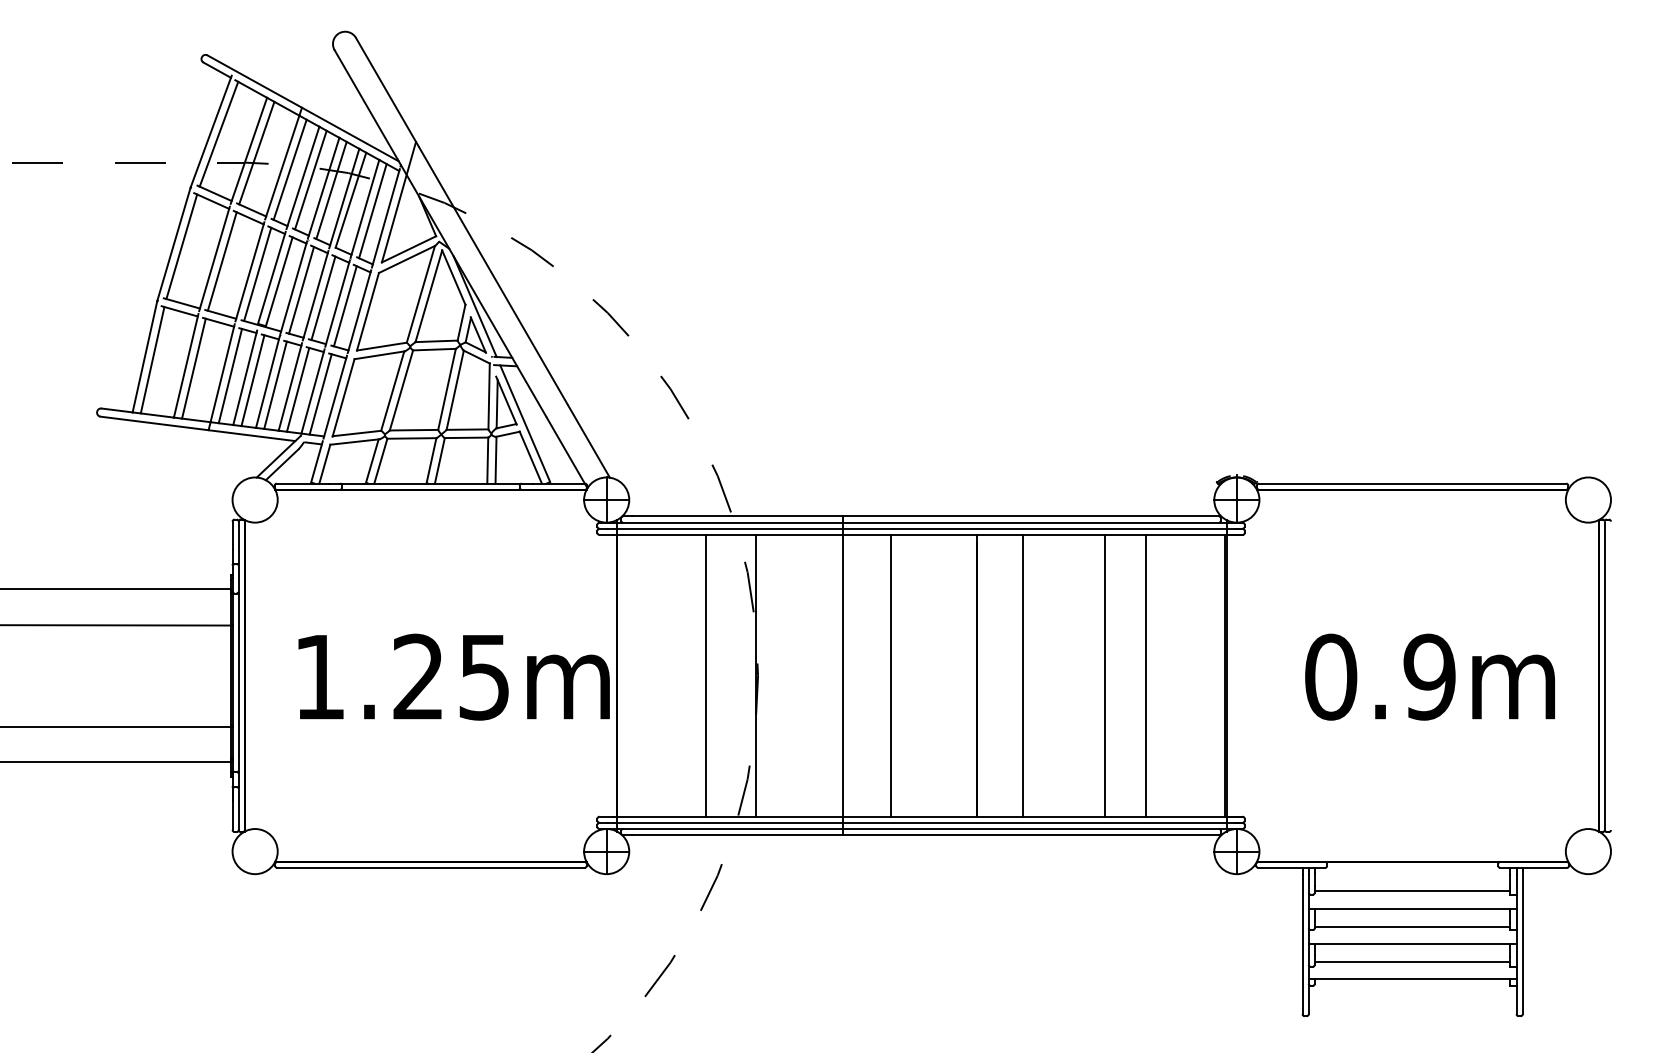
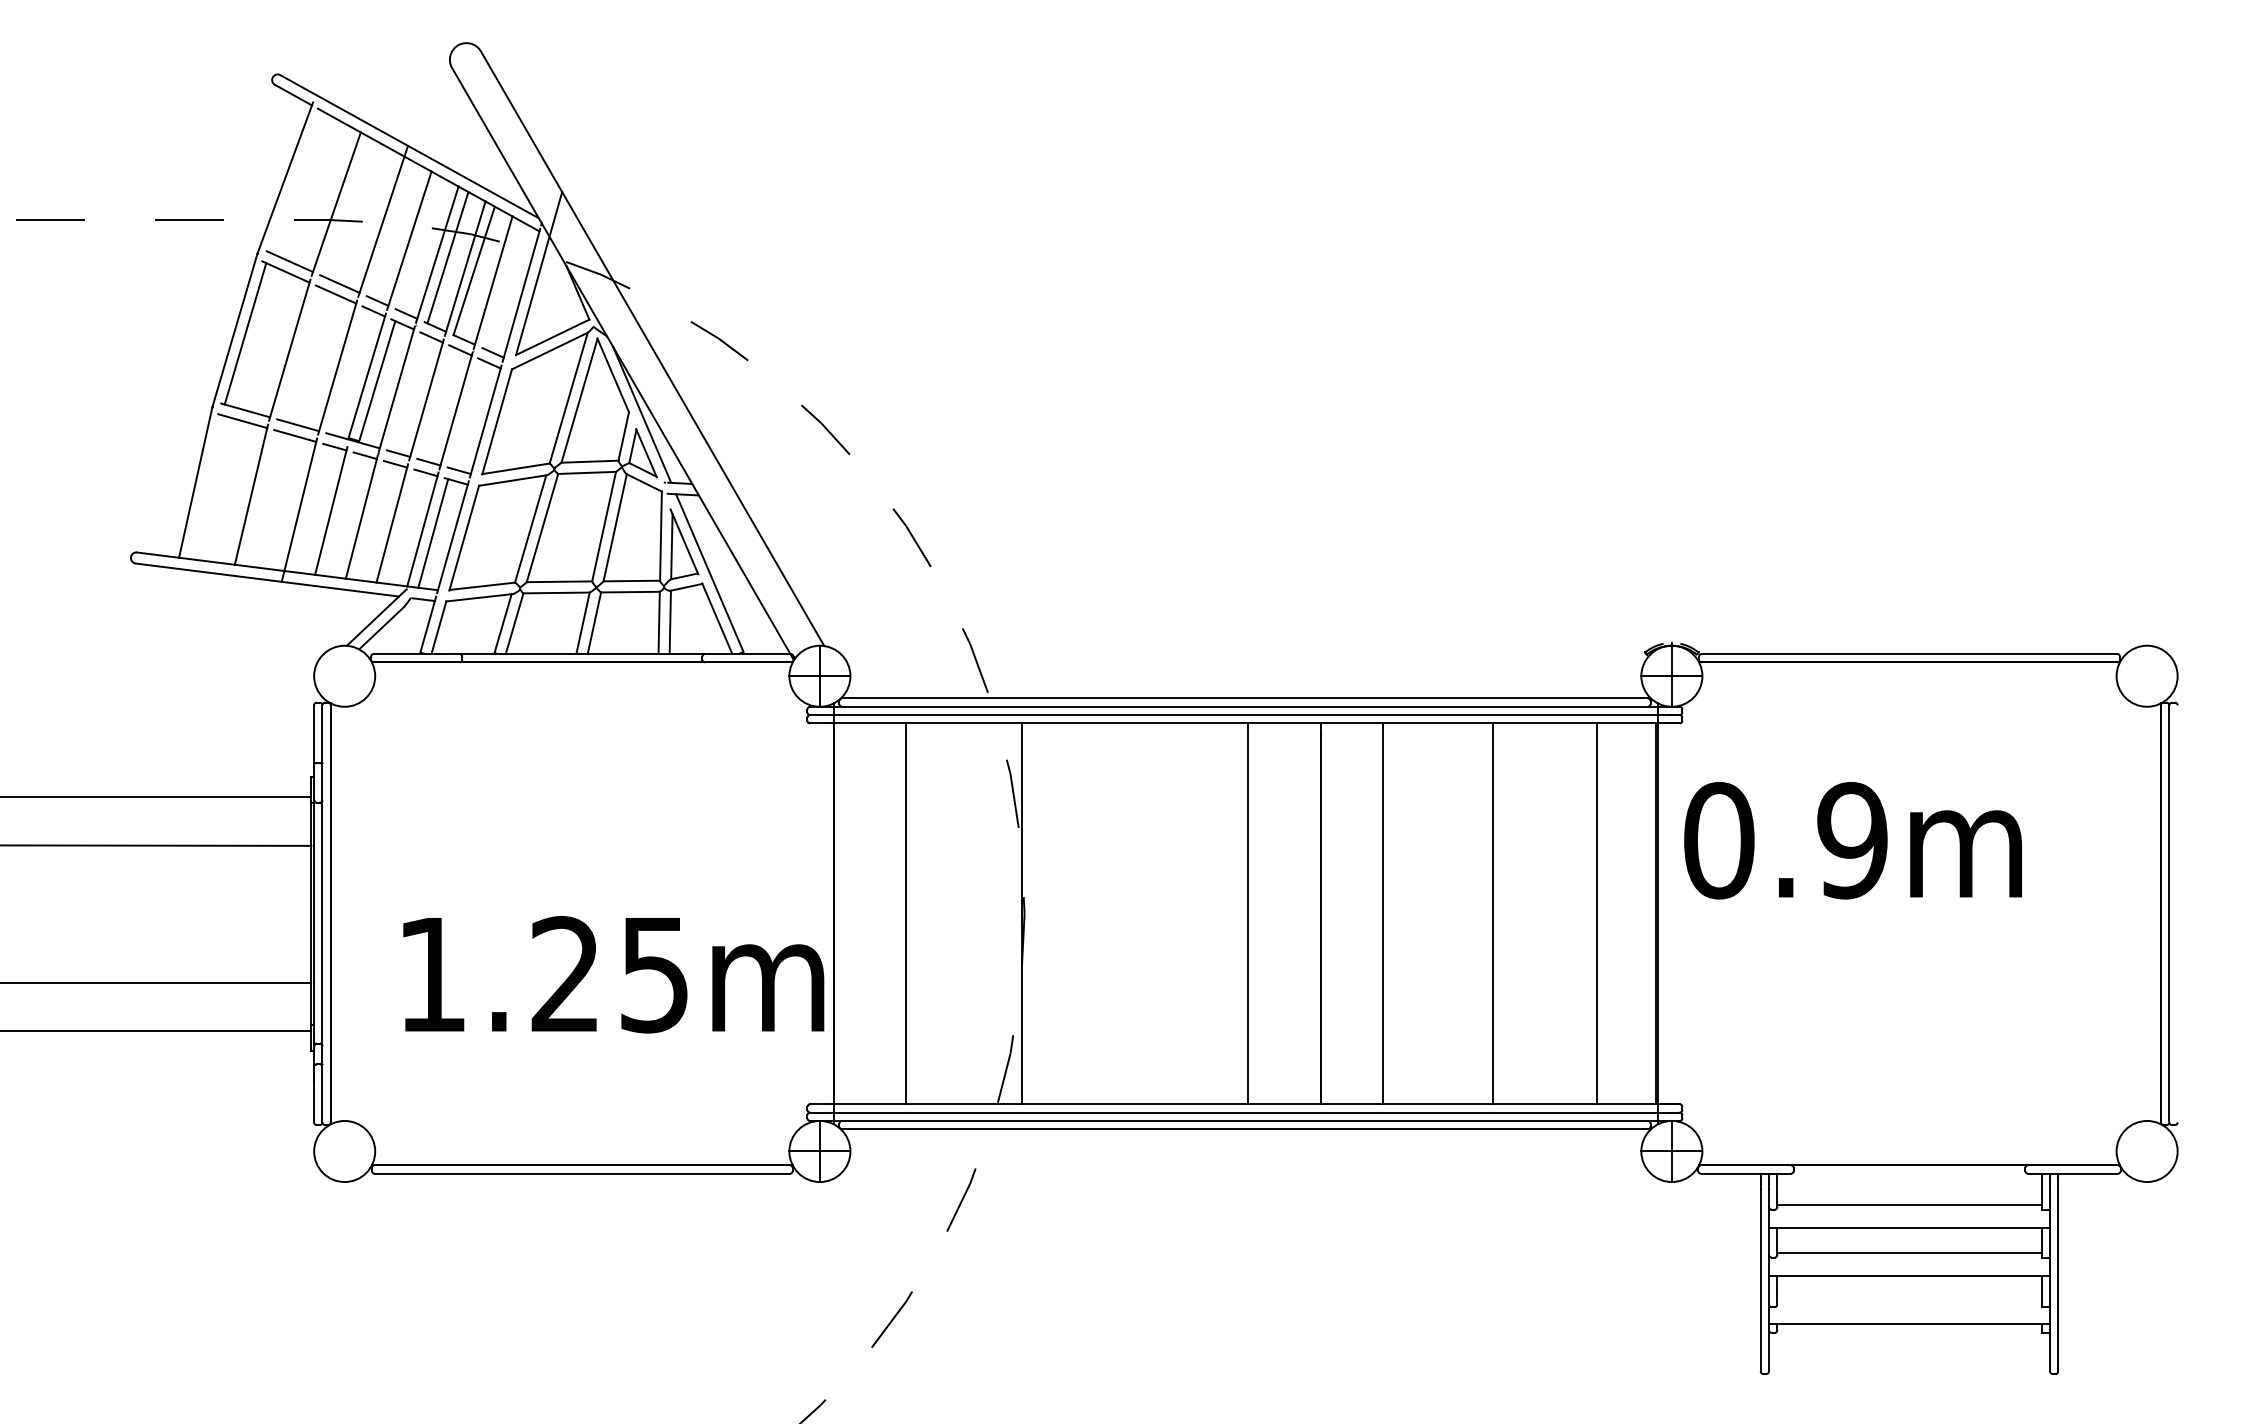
line: (218, 134) -> (295, 181), removed
line: (256, 152) -> (346, 206), removed
line: (289, 169) -> (391, 229), removed
line: (310, 179) -> (419, 243), removed
line: (372, 211) -> (503, 285), removed
line: (221, 261) -> (299, 353), removed
line: (257, 274) -> (347, 371), removed
line: (301, 290) -> (407, 392), removed
line: (323, 298) -> (436, 403), removed
line: (345, 306) -> (466, 414), removed
line: (152, 360) -> (206, 487), removed
line: (193, 368) -> (261, 498), removed
line: (229, 375) -> (310, 508), removed
line: (252, 380) -> (341, 514), removed
line: (274, 385) -> (371, 521), removed
line: (297, 389) -> (402, 526), removed
line: (706, 675) -> (906, 913), moved
line: (843, 675) -> (1139, 913), removed
line: (891, 675) -> (1248, 913), moved
line: (1146, 675) -> (1597, 913), moved
text: (453, 677) -> (613, 974), moved
text: (1429, 677) -> (1852, 840), moved
line: (1412, 961) -> (1909, 1300), removed

